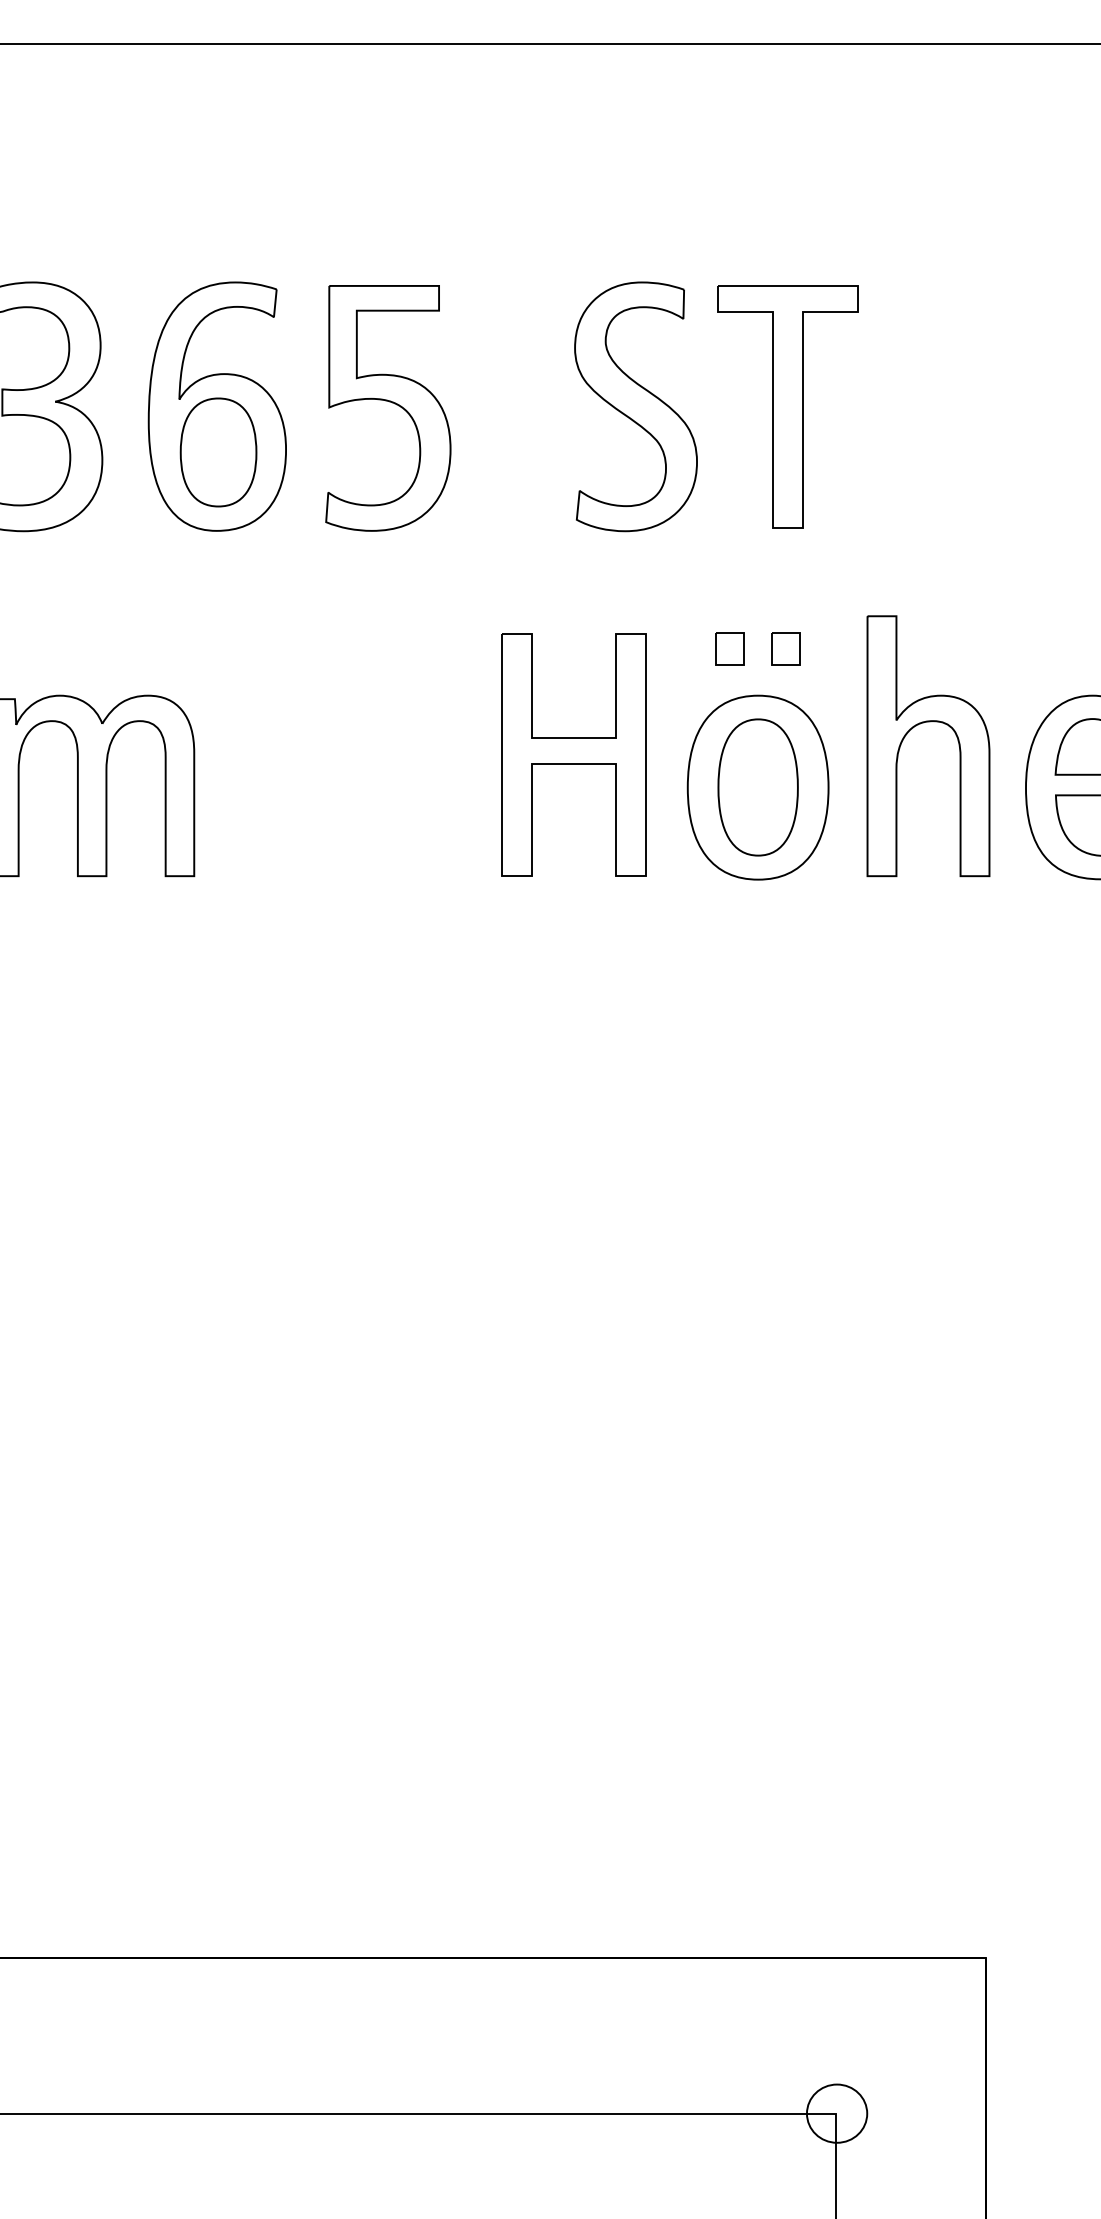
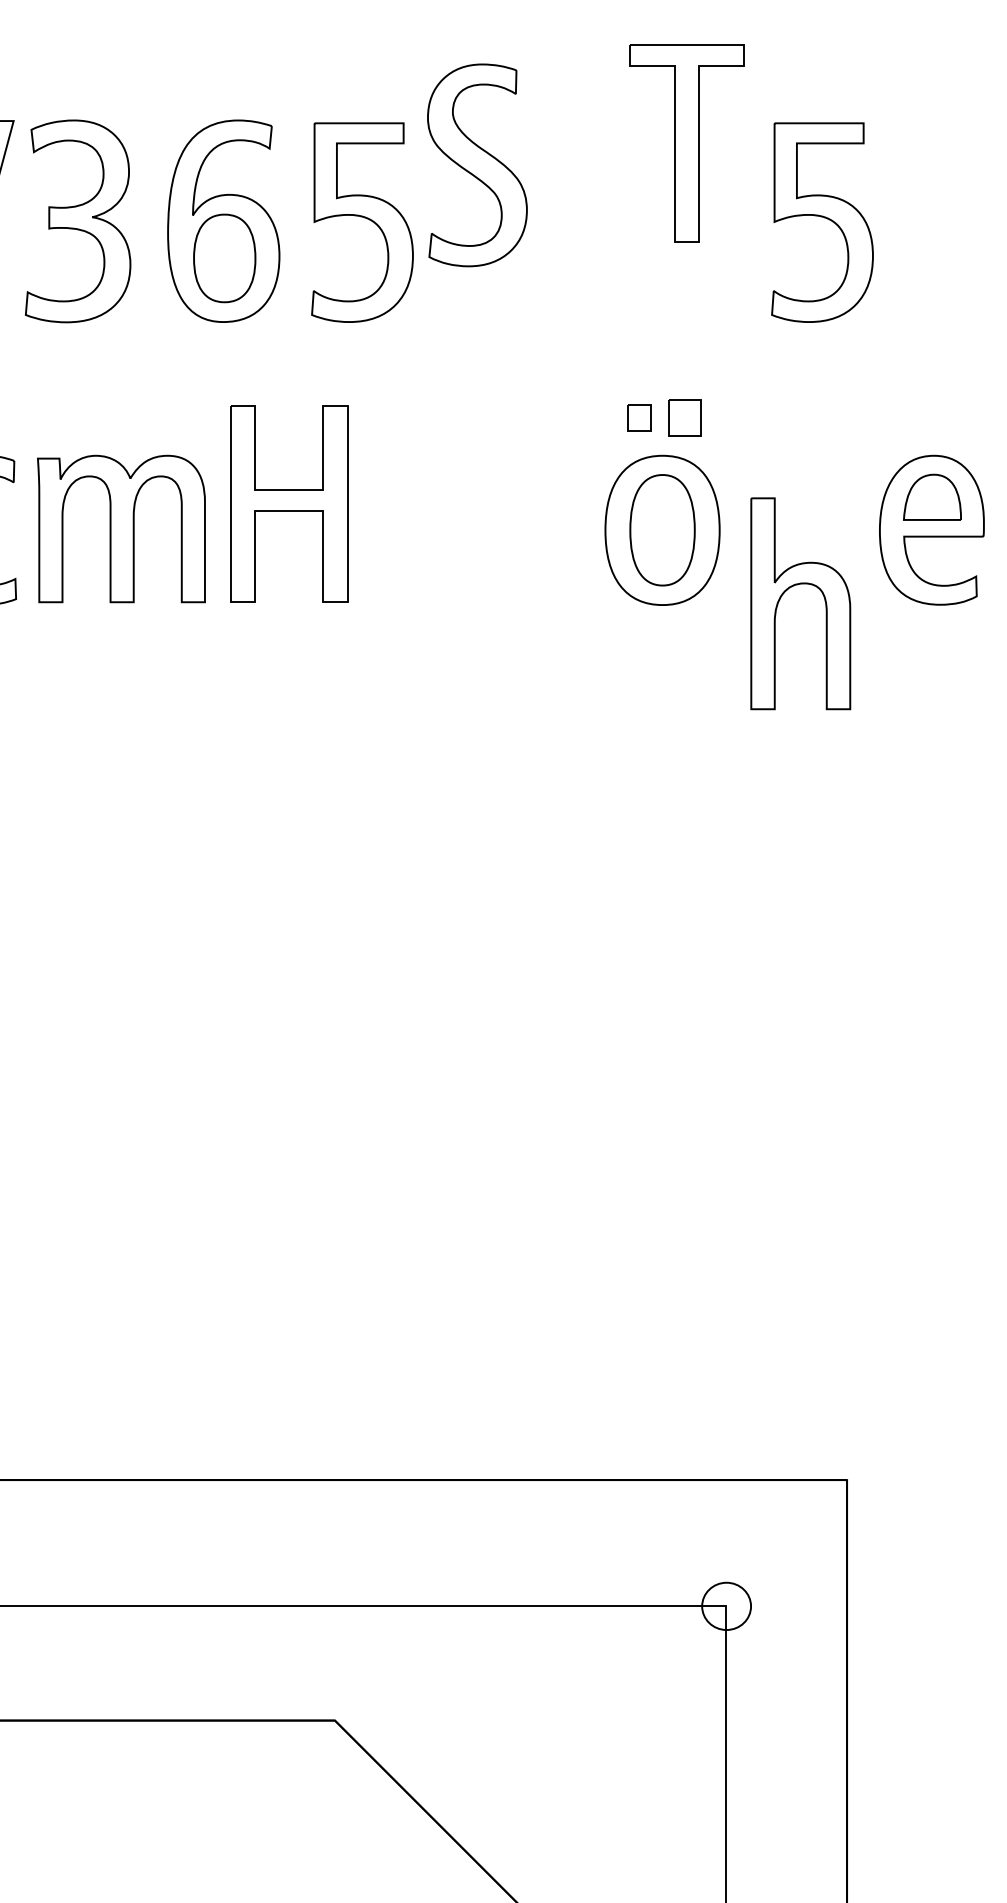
part: (636, 406) -> (477, 165), moved
part: (787, 406) -> (686, 143), moved
part: (955, 408) -> (822, 222), added
part: (786, 648) -> (685, 417), size x1.4
part: (918, 726) -> (792, 587), moved
part: (574, 754) -> (289, 503), moved

